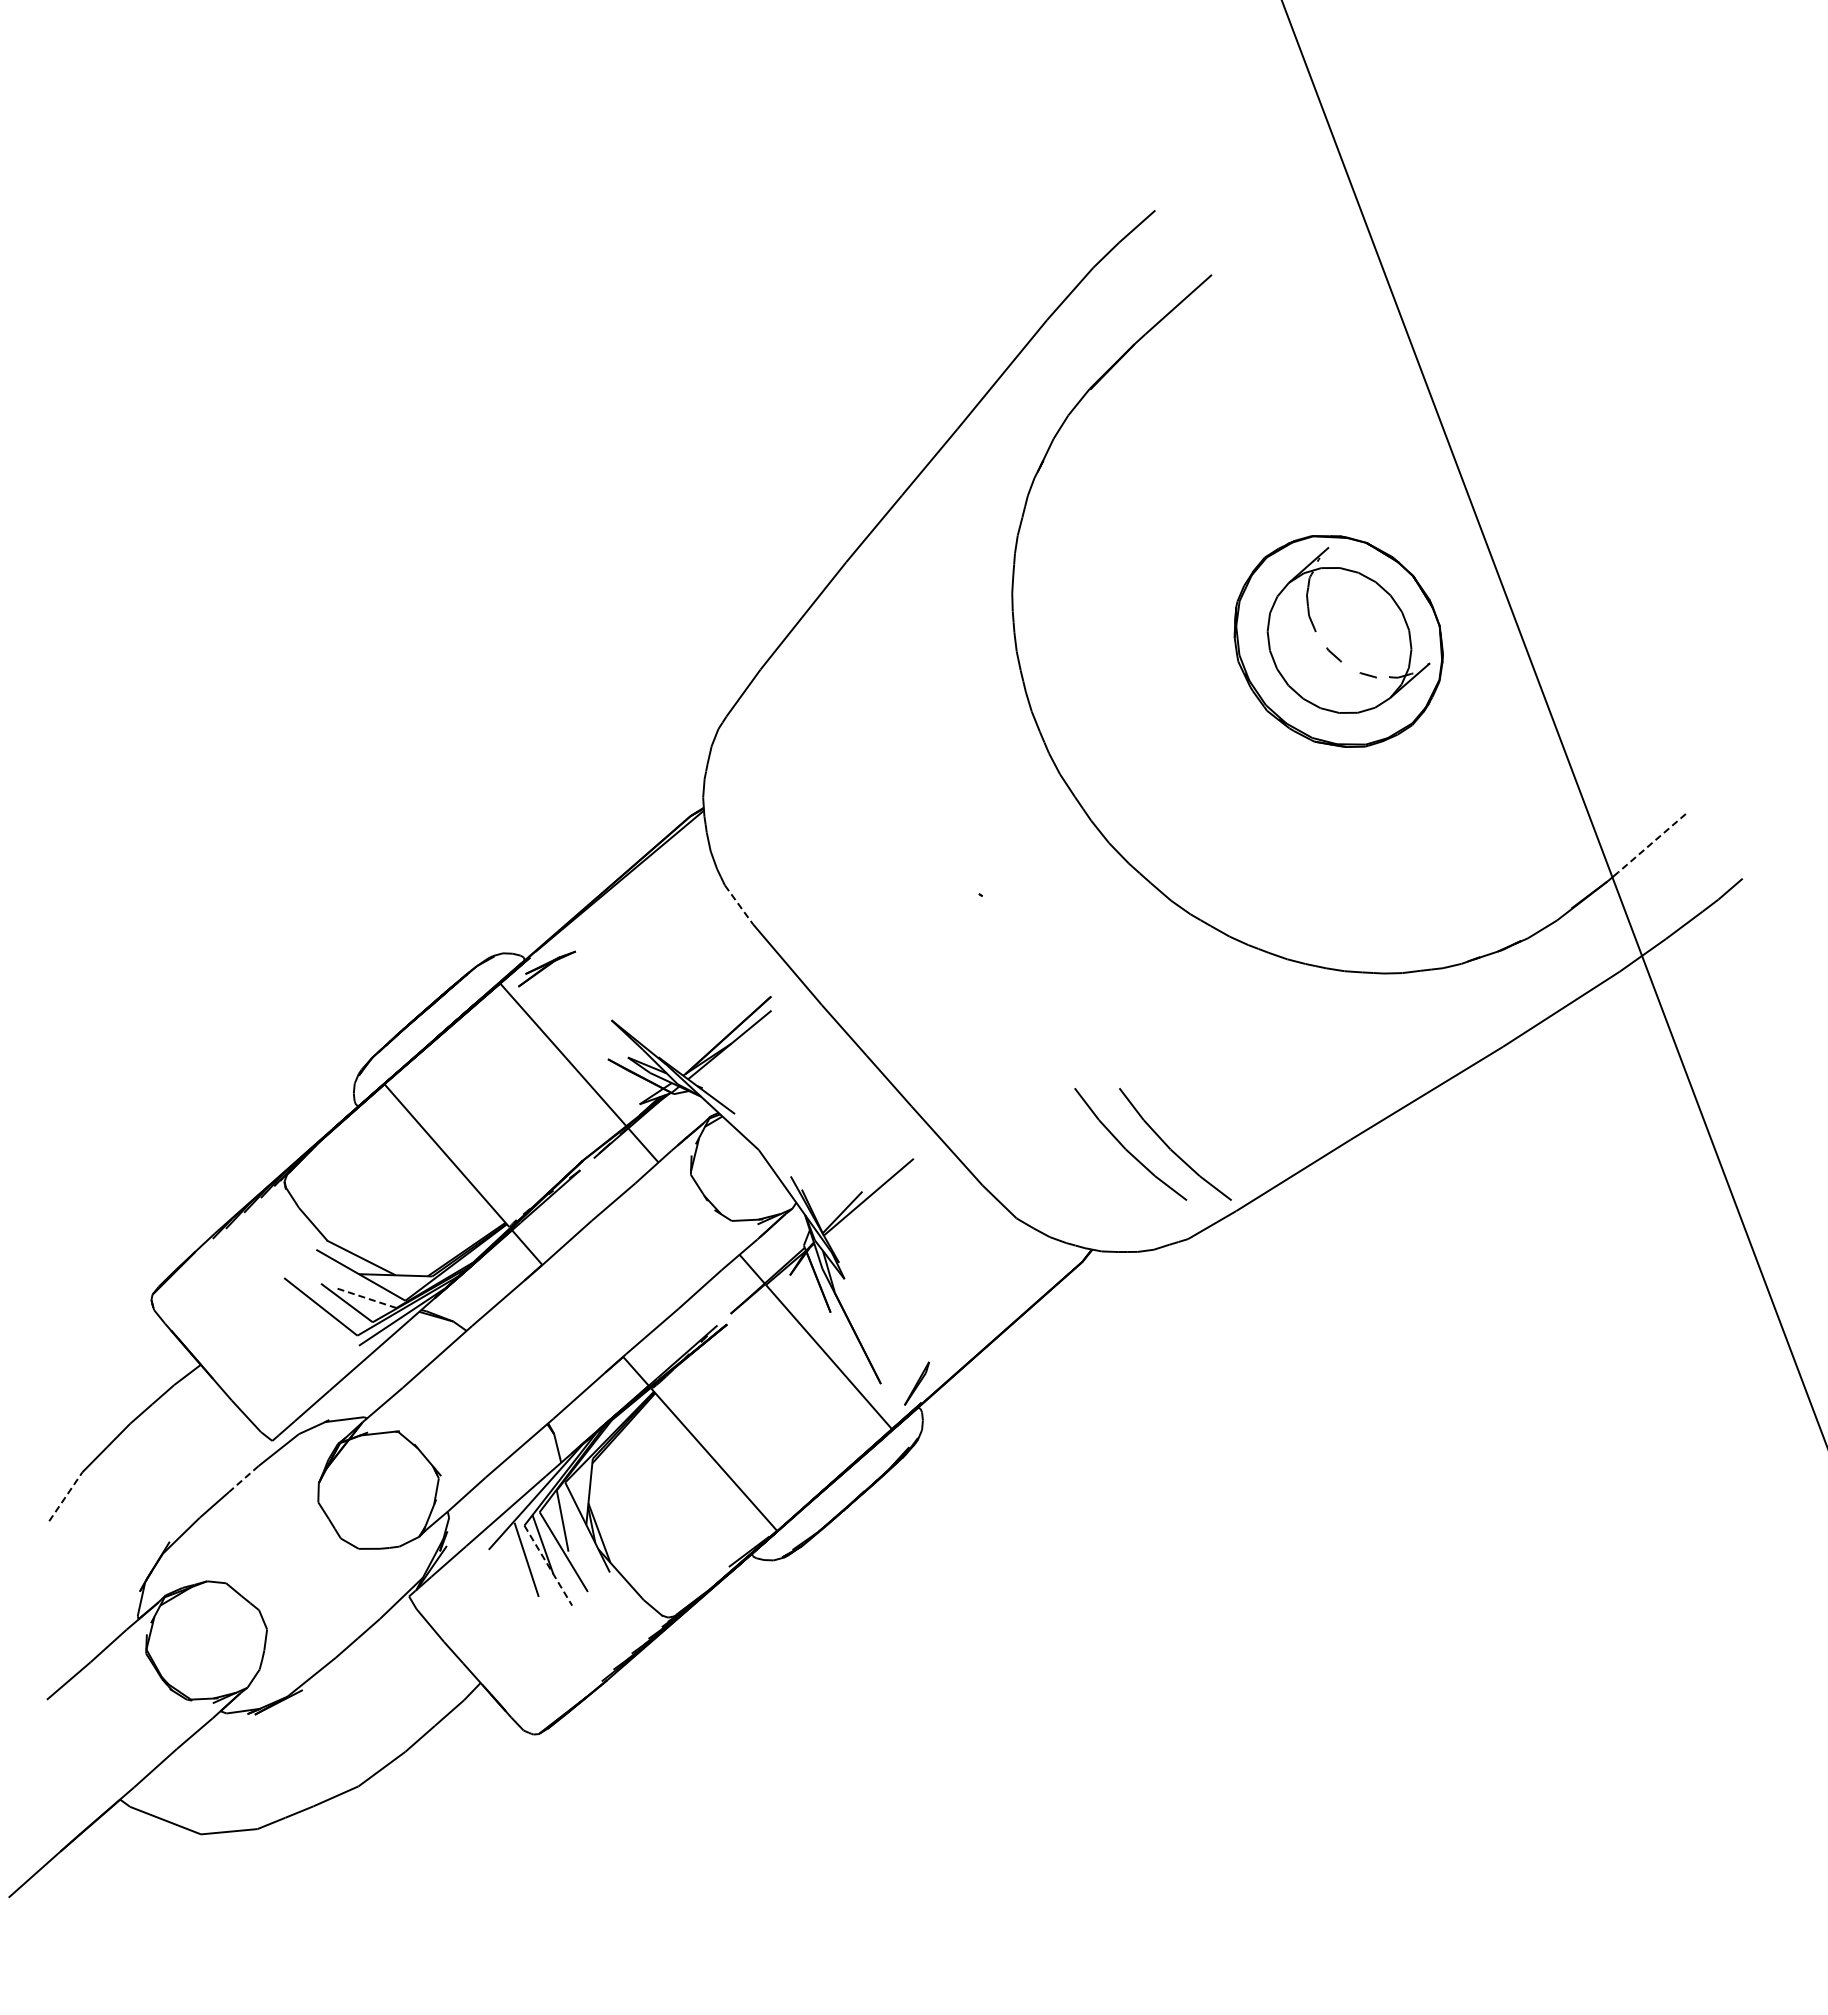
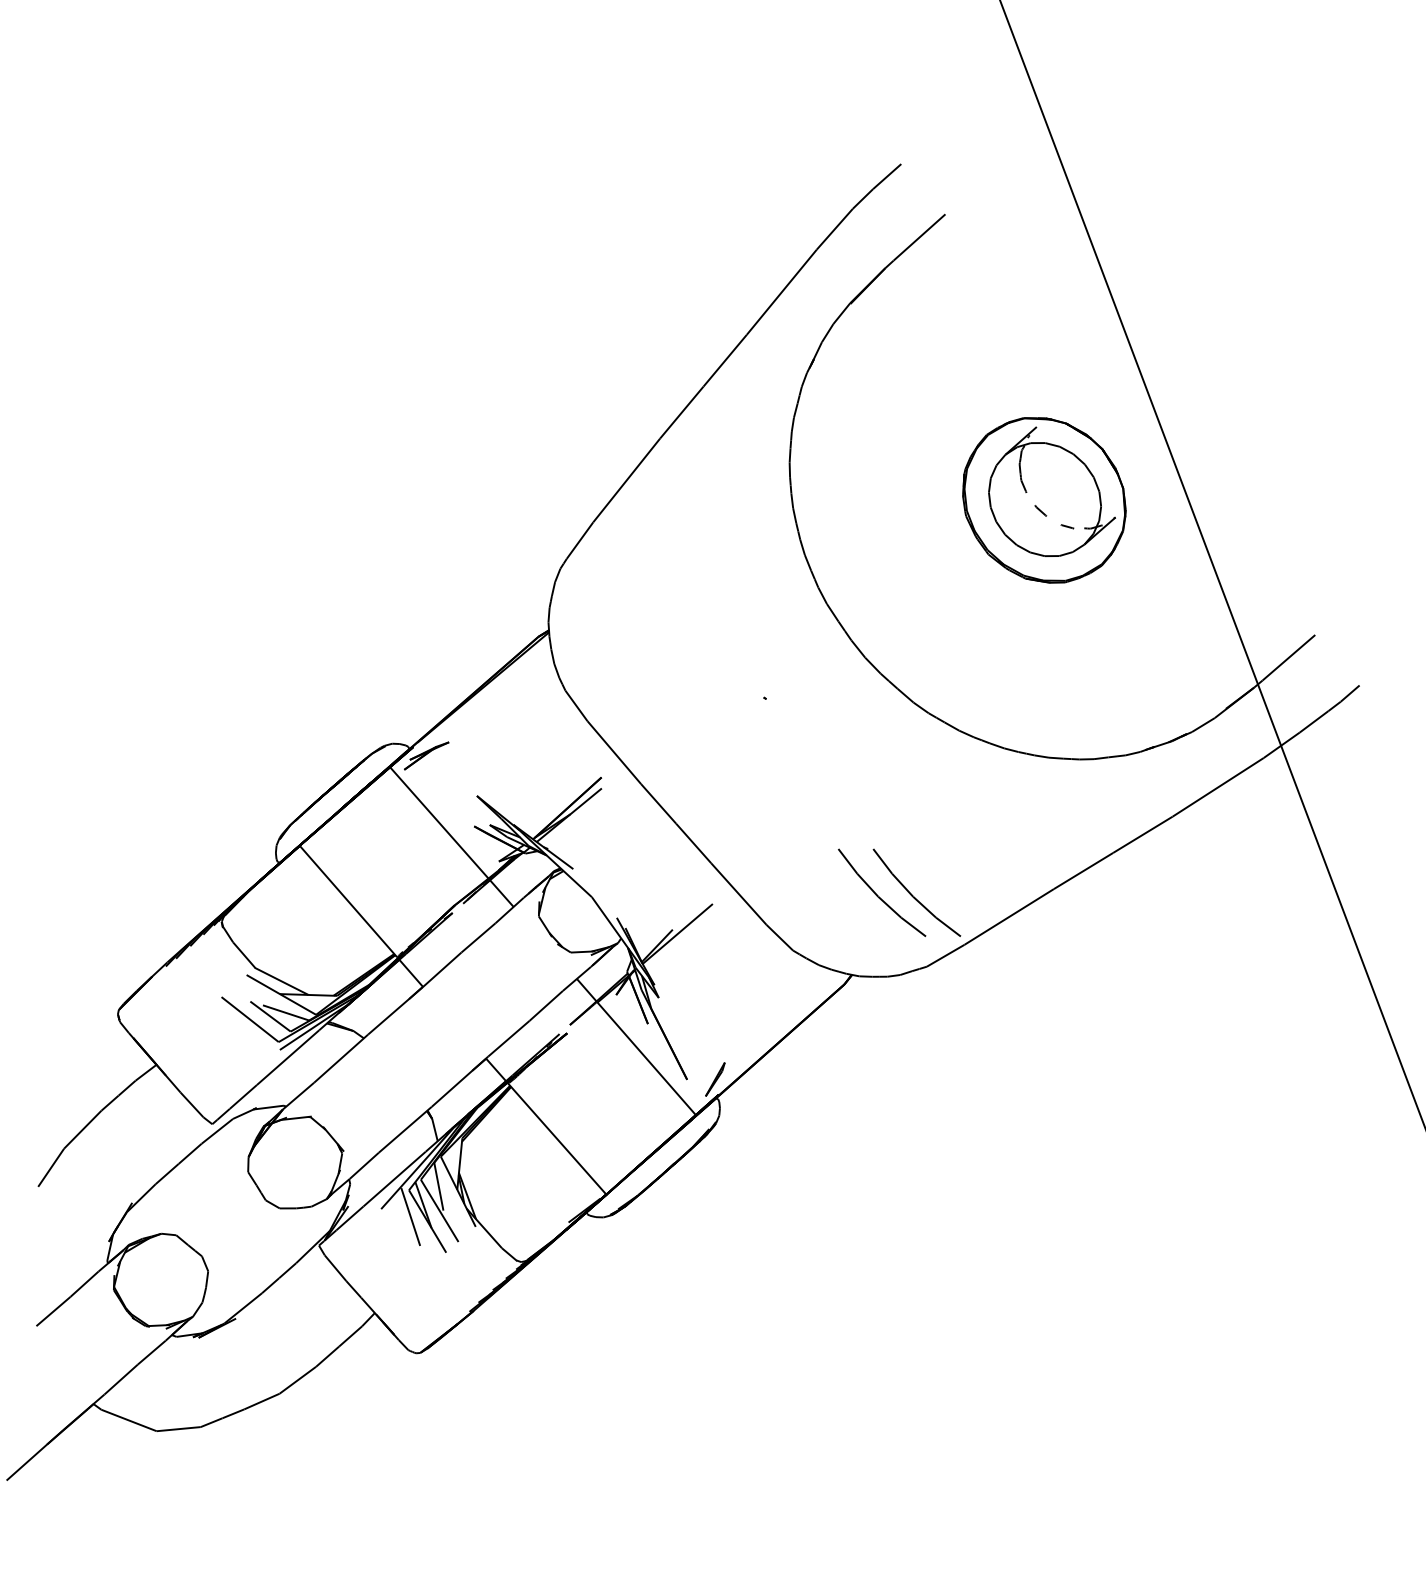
line: (1652, 843) -> (1289, 658), dashed -> solid
line: (739, 905) -> (576, 706), dashed -> solid
line: (366, 1298) -> (285, 1013), dashed -> solid
line: (243, 1478) -> (189, 1153), dashed -> solid
line: (65, 1496) -> (50, 1167), dashed -> solid
line: (548, 1565) -> (427, 1221), dashed -> solid

